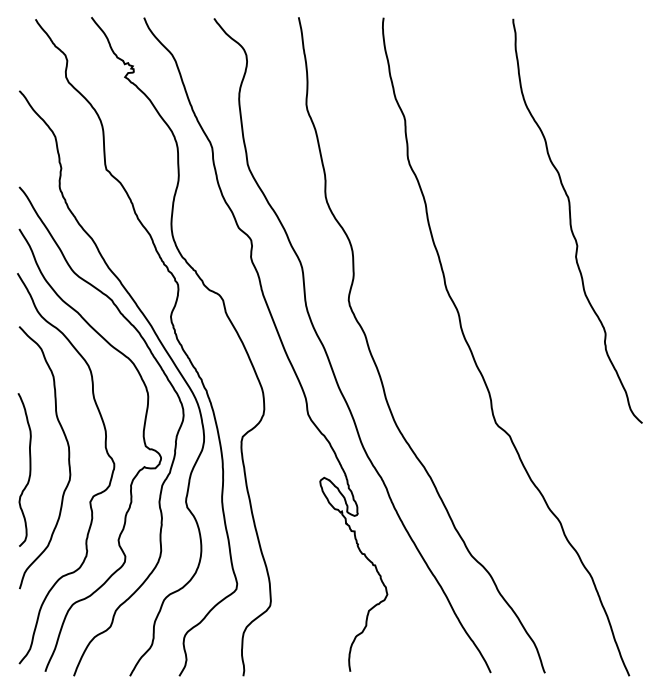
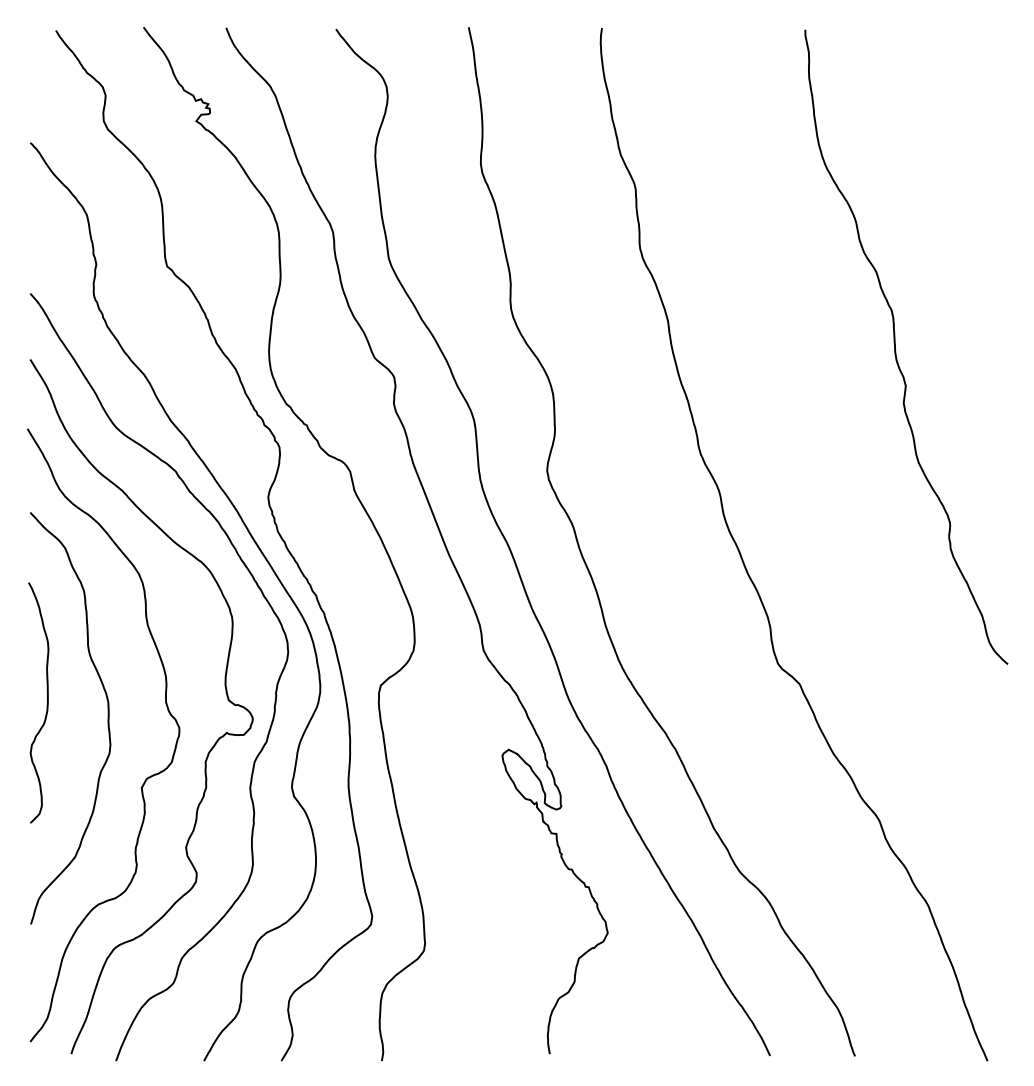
curve: (29, 469) -> (46, 702), moved

